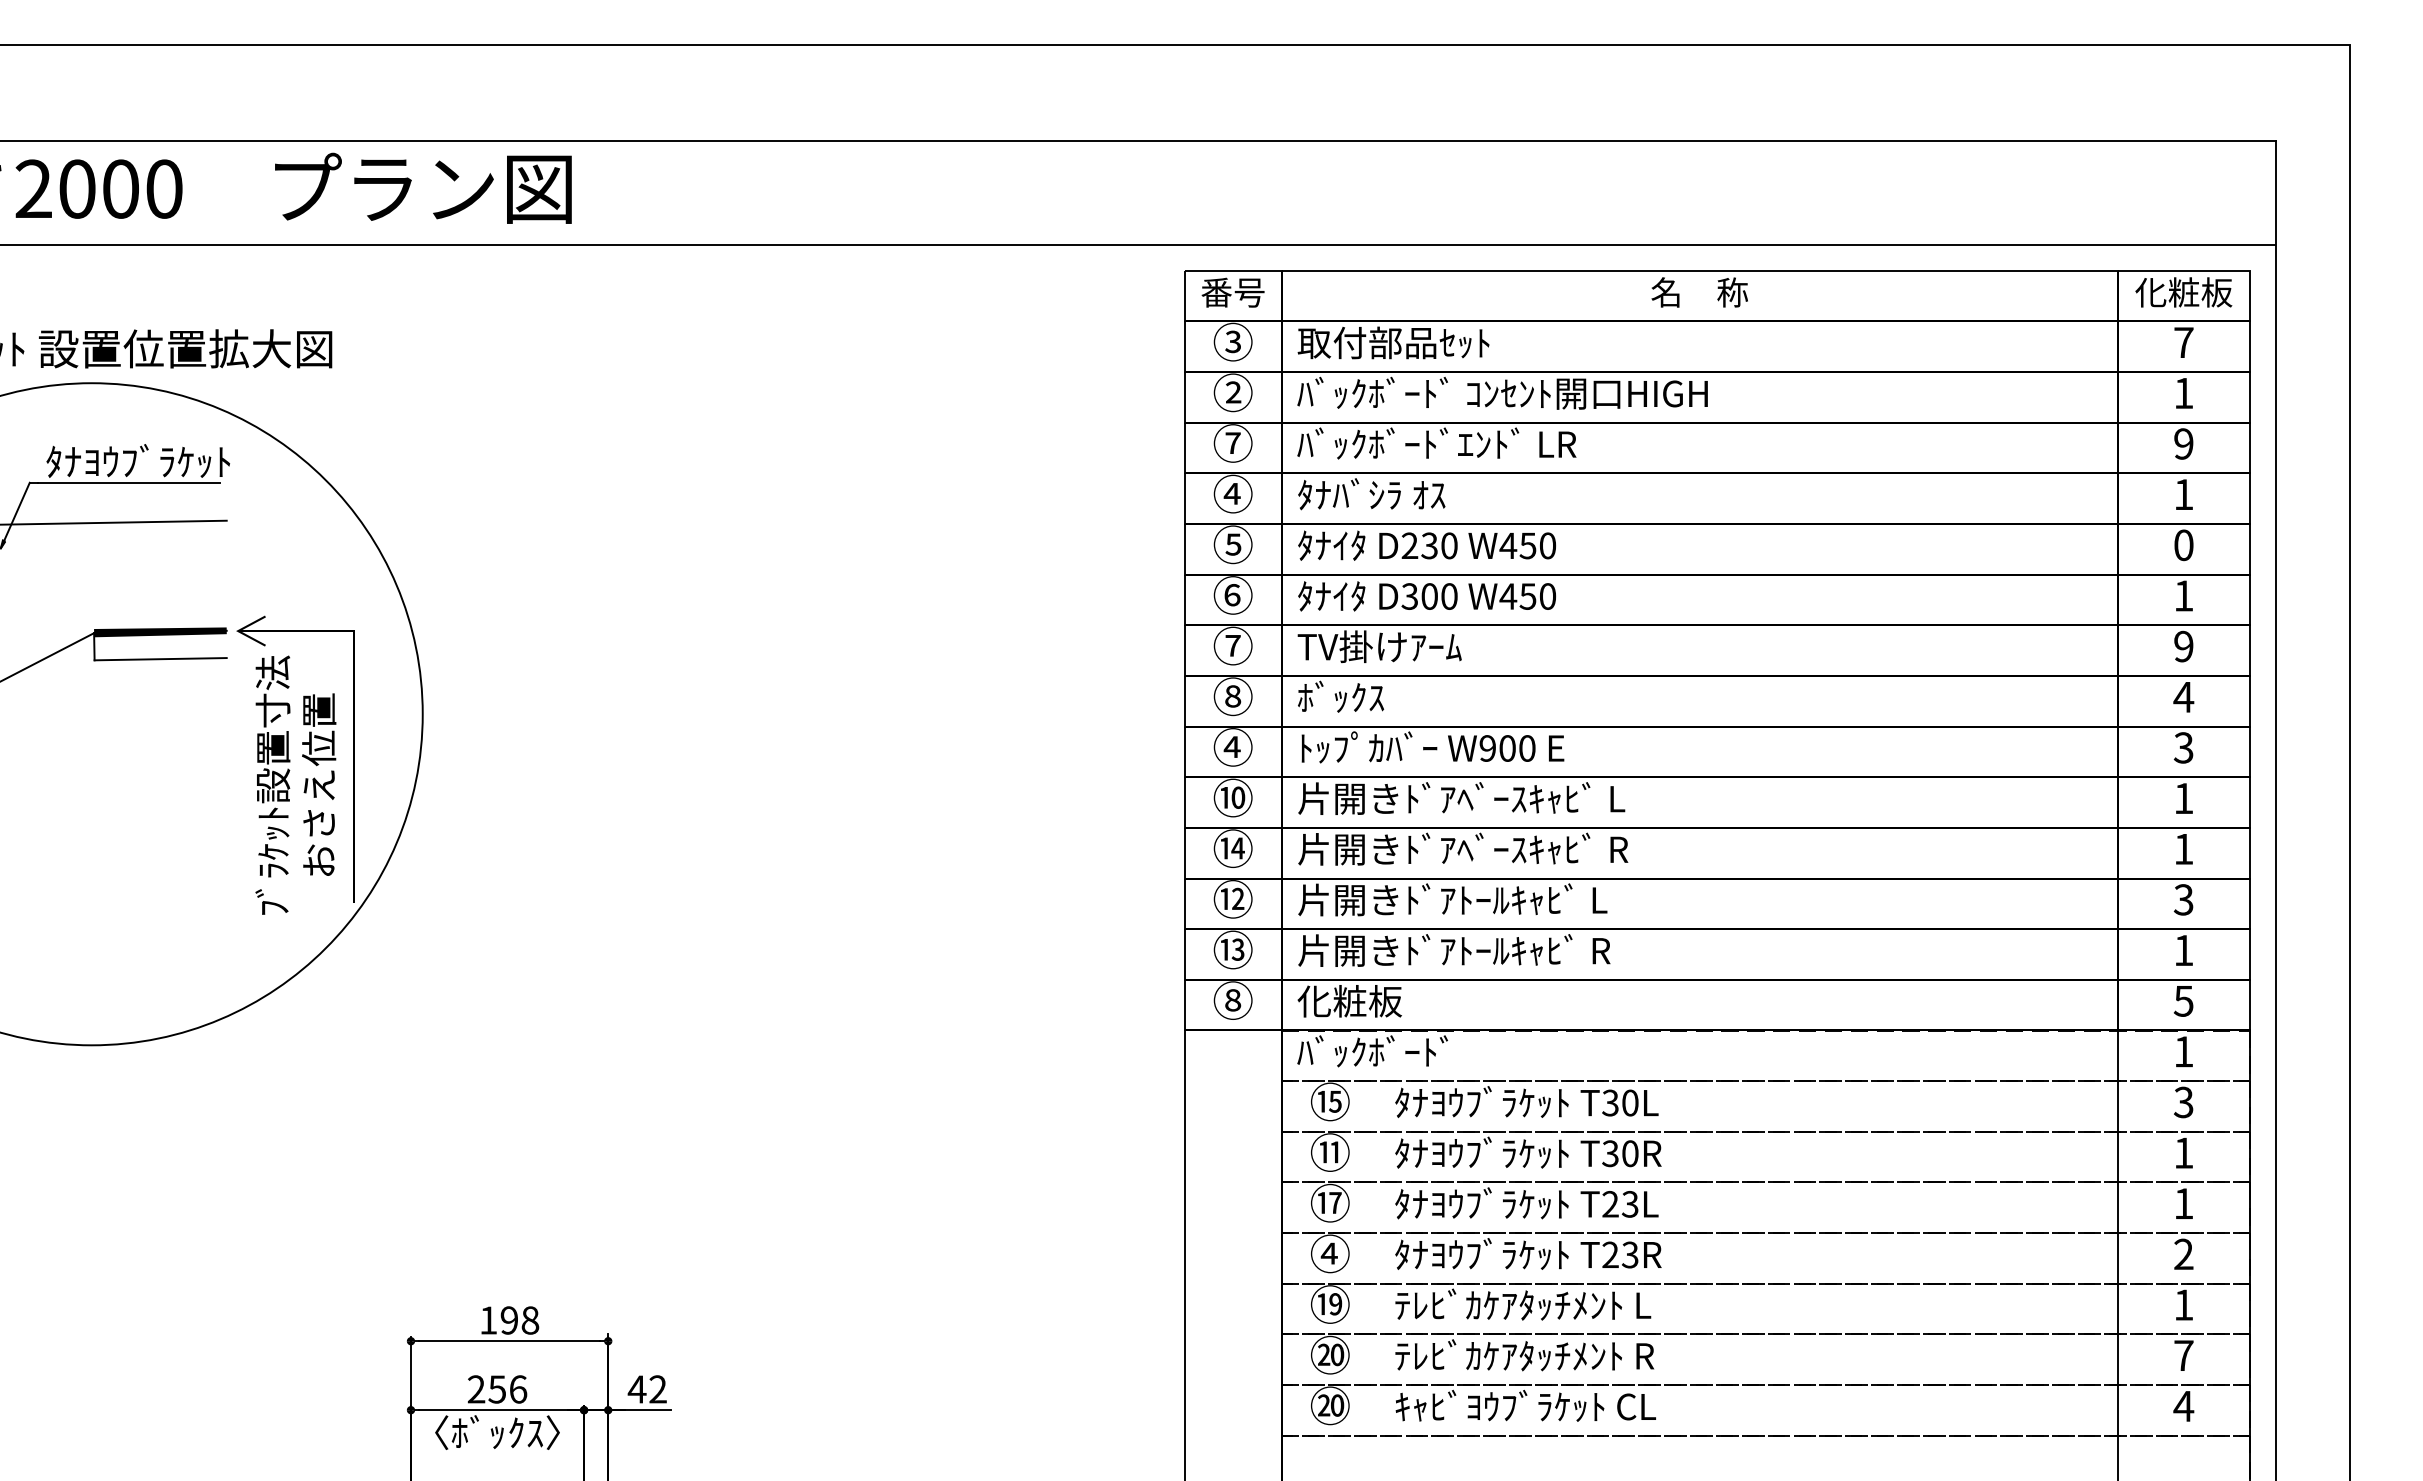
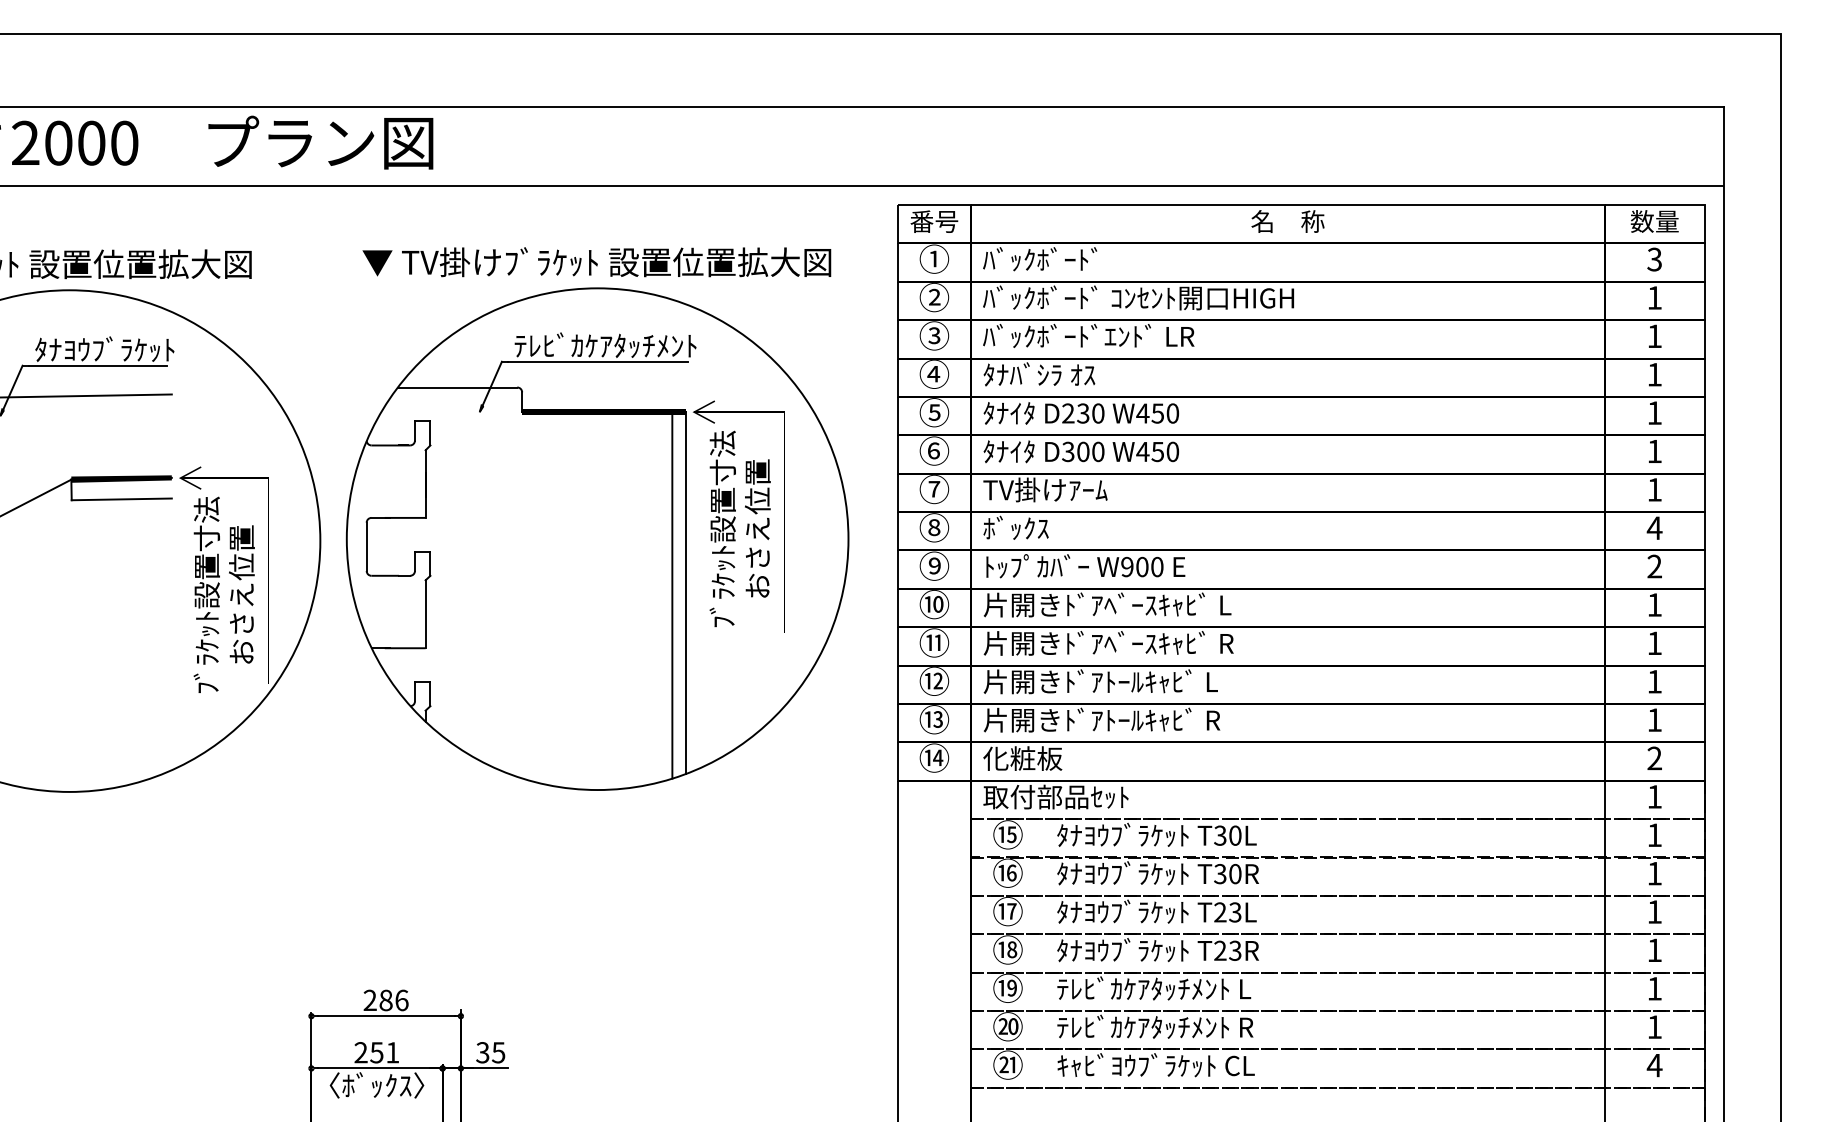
text: (2183, 292) -> (1654, 221), 化粧板 -> 数量
text: (1232, 341) -> (933, 258), ③ -> ①
text: (1393, 342) -> (1055, 259), 取付部品ｾｯﾄ -> ﾊﾞｯｸﾎﾞｰﾄﾞ
text: (2183, 342) -> (1654, 259), 7 -> 3
text: (1232, 443) -> (933, 335), ⑦ -> ③
text: (2183, 443) -> (1654, 335), 9 -> 1
text: (2183, 545) -> (1654, 413), 0 -> 1
text: (2183, 646) -> (1654, 489), 9 -> 1
part: (788, 684) -> (597, 518), added
text: (1232, 746) -> (933, 565), ④ -> ⑨
text: (2183, 747) -> (1654, 566), 3 -> 2
text: (1232, 848) -> (933, 642), ⑭ -> ⑪
text: (2183, 899) -> (1654, 681), 3 -> 1
text: (1232, 1000) -> (933, 758), ⑧ -> ⑭
text: (2183, 1000) -> (1654, 758), 5 -> 2
text: (1393, 1051) -> (1055, 796), ﾊﾞｯｸﾎﾞｰﾄﾞ -> 取付部品ｾｯﾄ
text: (2183, 1102) -> (1654, 835), 3 -> 1
text: (1329, 1152) -> (1007, 873), ⑪ -> ⑯
text: (1330, 1253) -> (1008, 949), ④ -> ⑱
text: (2183, 1253) -> (1654, 949), 2 -> 1
text: (509, 1320) -> (386, 1000), 198 -> 286
text: (2183, 1355) -> (1654, 1026), 7 -> 1
text: (518, 1389) -> (392, 1052), 256 -> 251
text: (646, 1389) -> (489, 1052), 42 -> 35
text: (1331, 1405) -> (1008, 1064), ⑳ -> ㉑

